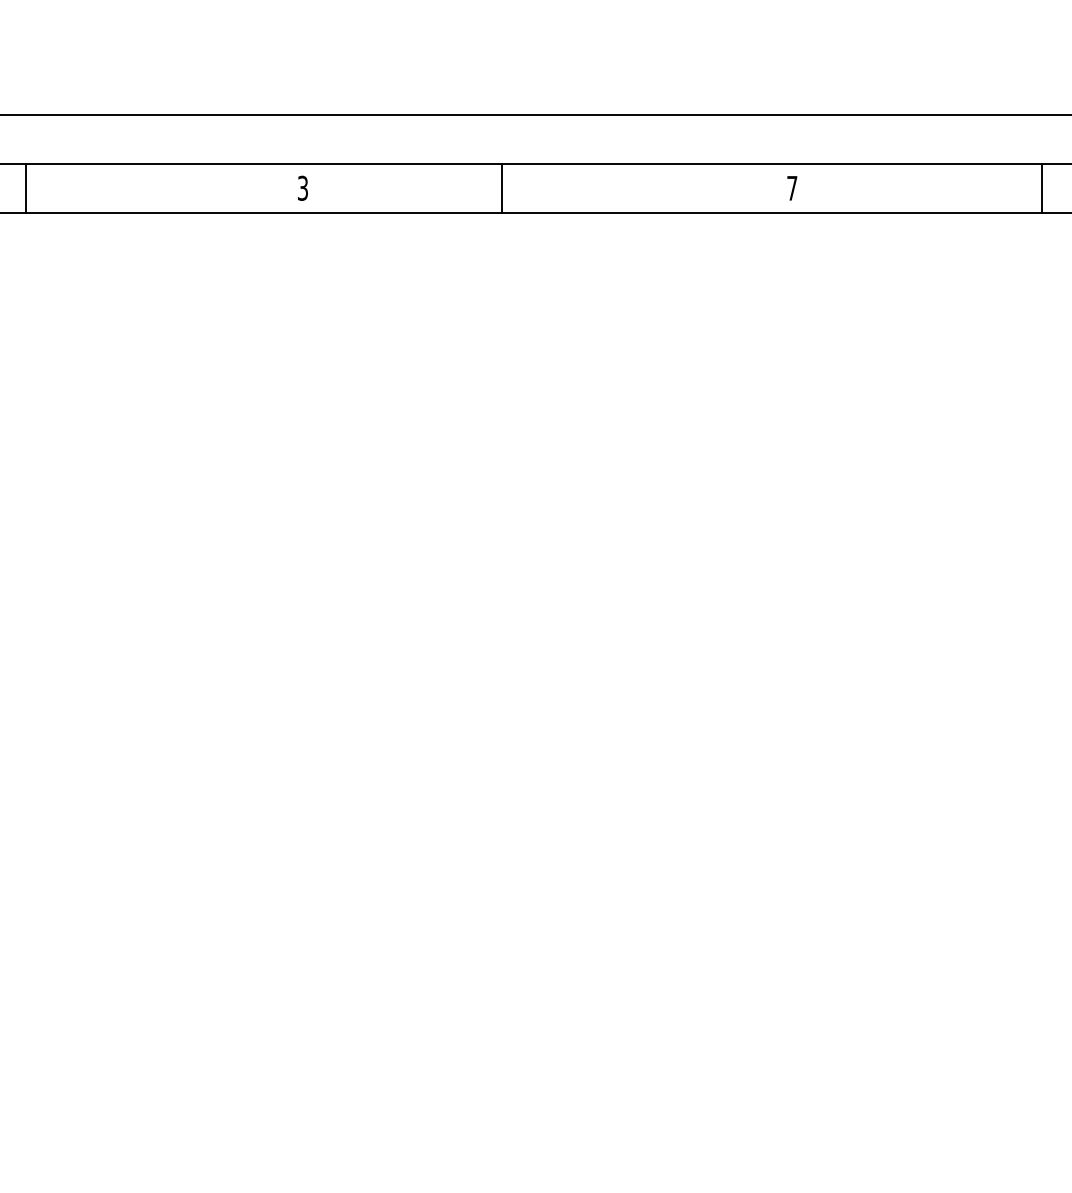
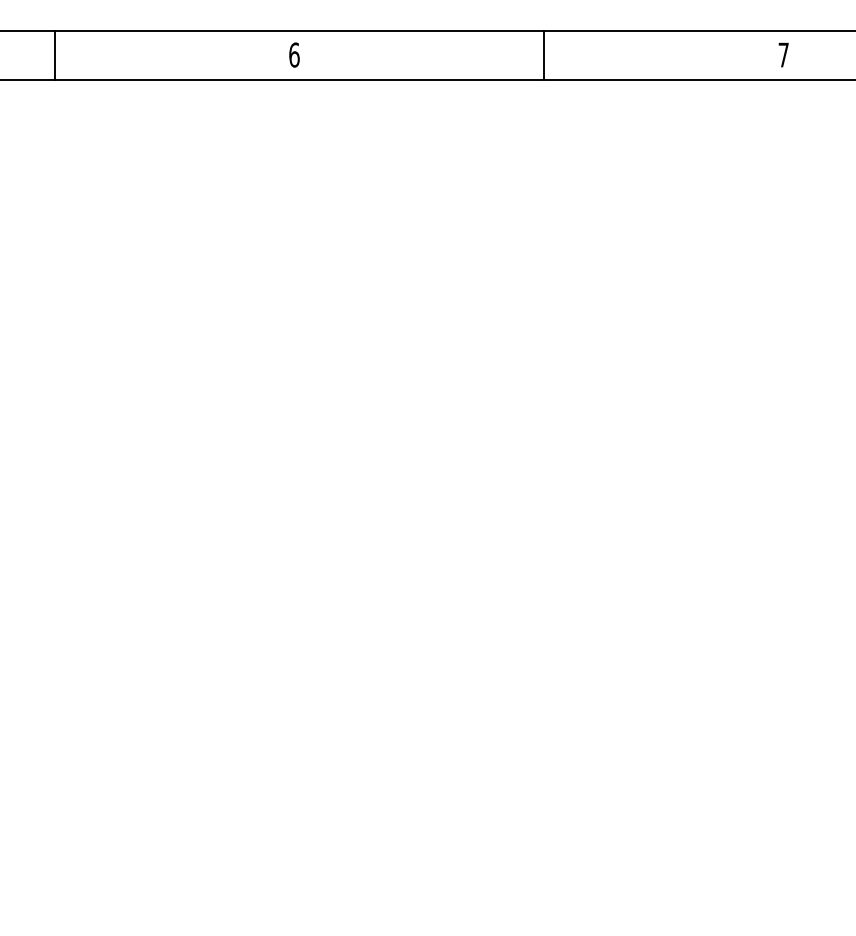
line: (25, 187) -> (54, 54), moved
text: (302, 187) -> (293, 54), 3 -> 6
line: (501, 187) -> (543, 54), moved

